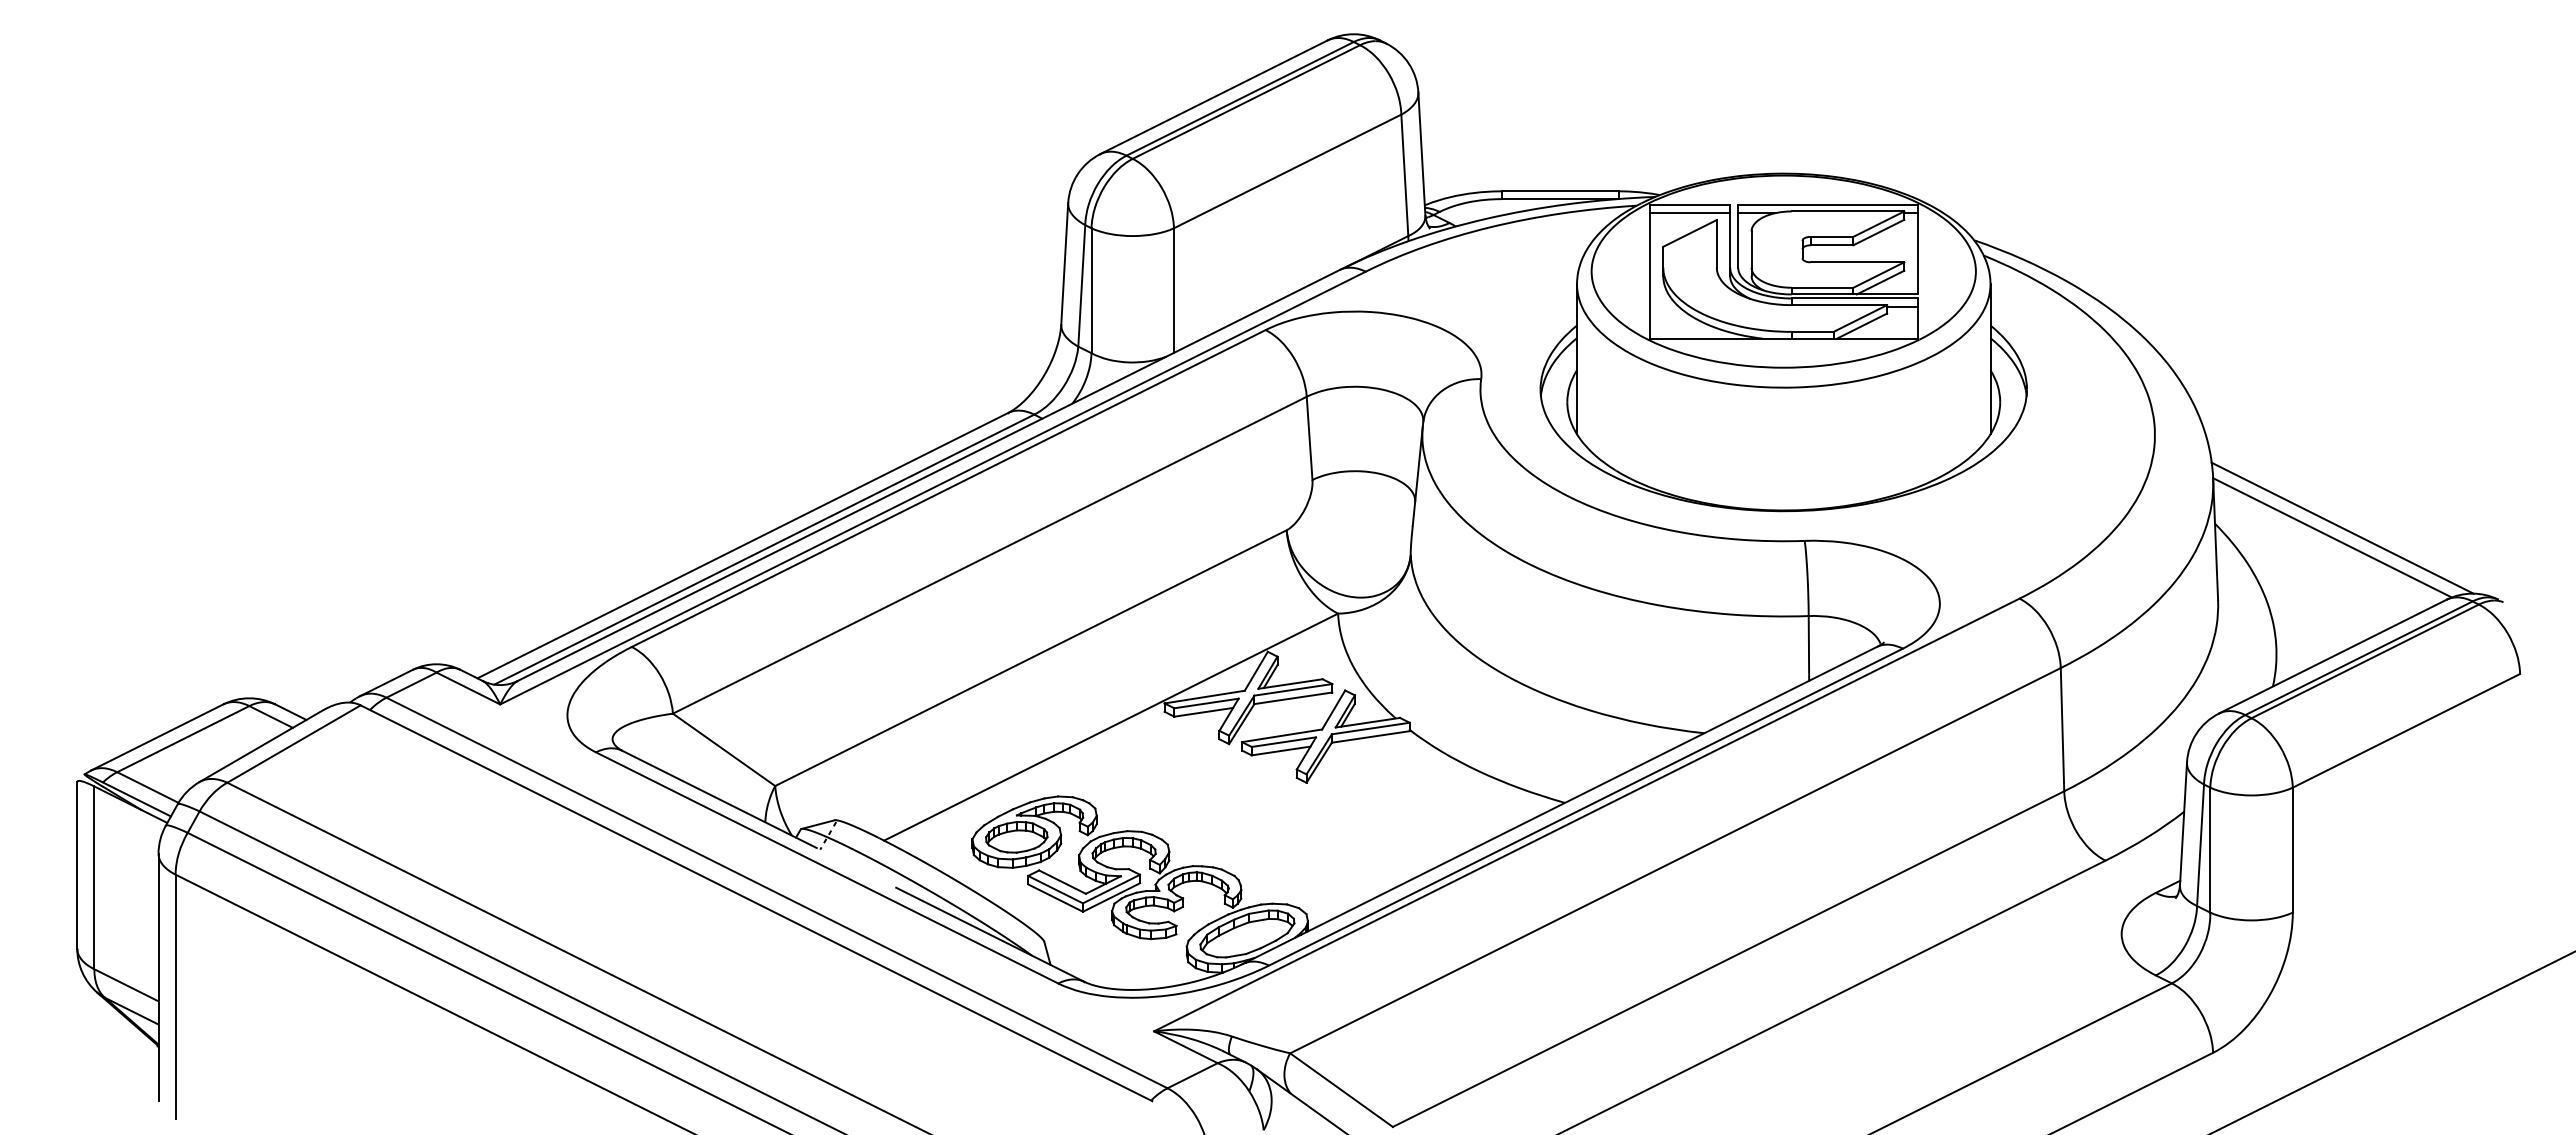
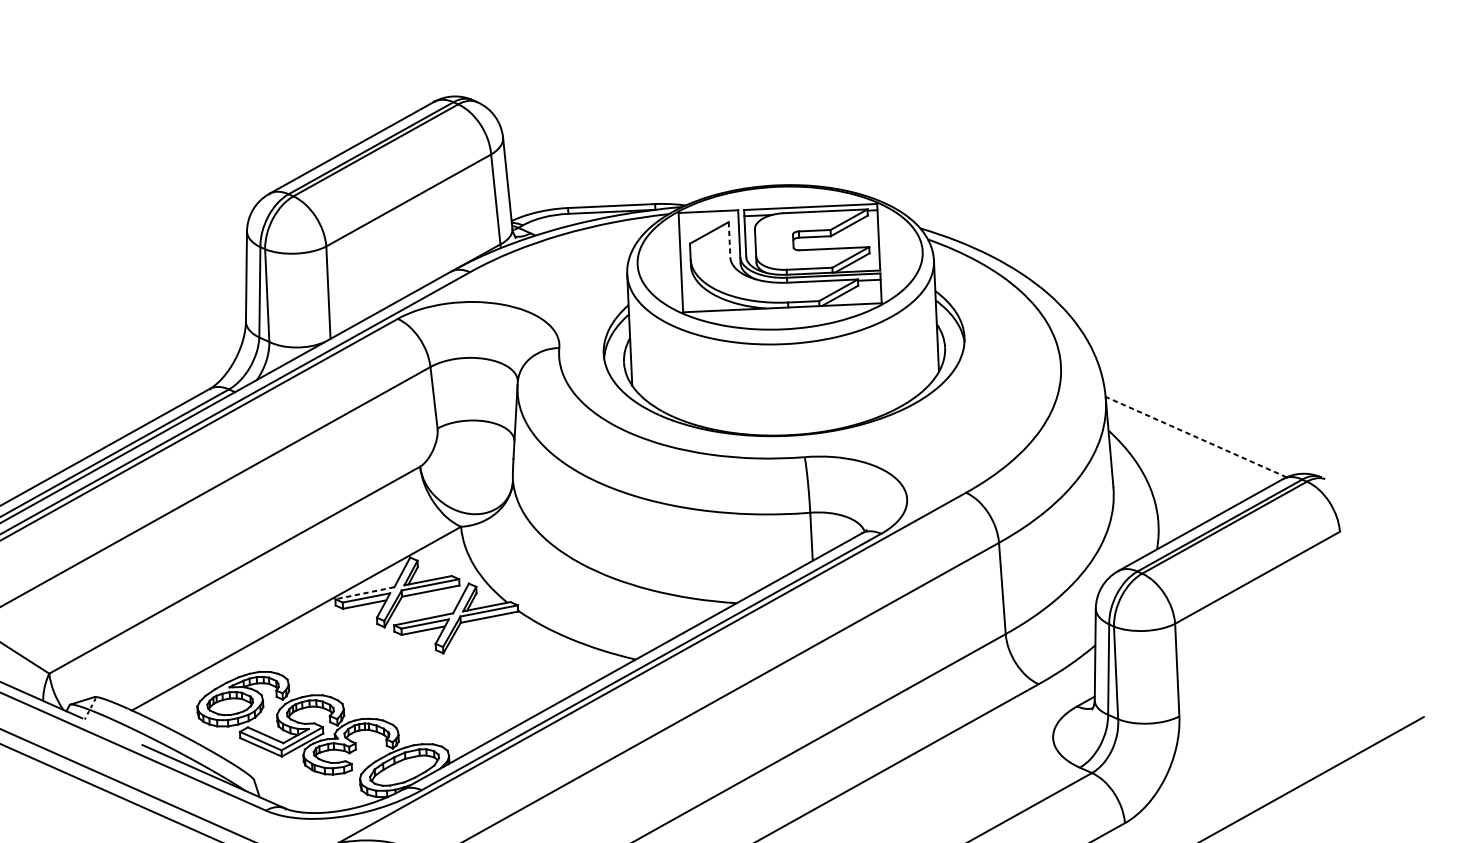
line: (1689, 213) -> (708, 218), removed
line: (1716, 243) -> (729, 239), solid -> dashed
line: (2342, 527) -> (1203, 429), removed
line: (2332, 537) -> (1196, 436), solid -> dashed
line: (1204, 697) -> (364, 593), solid -> dashed

